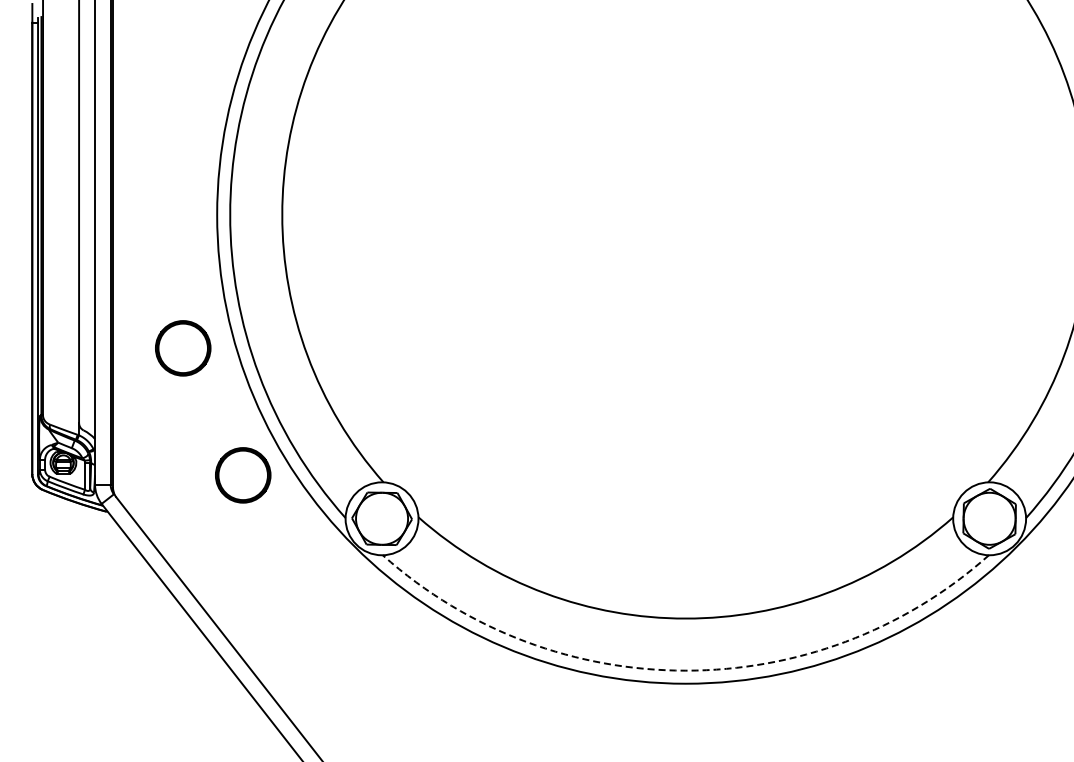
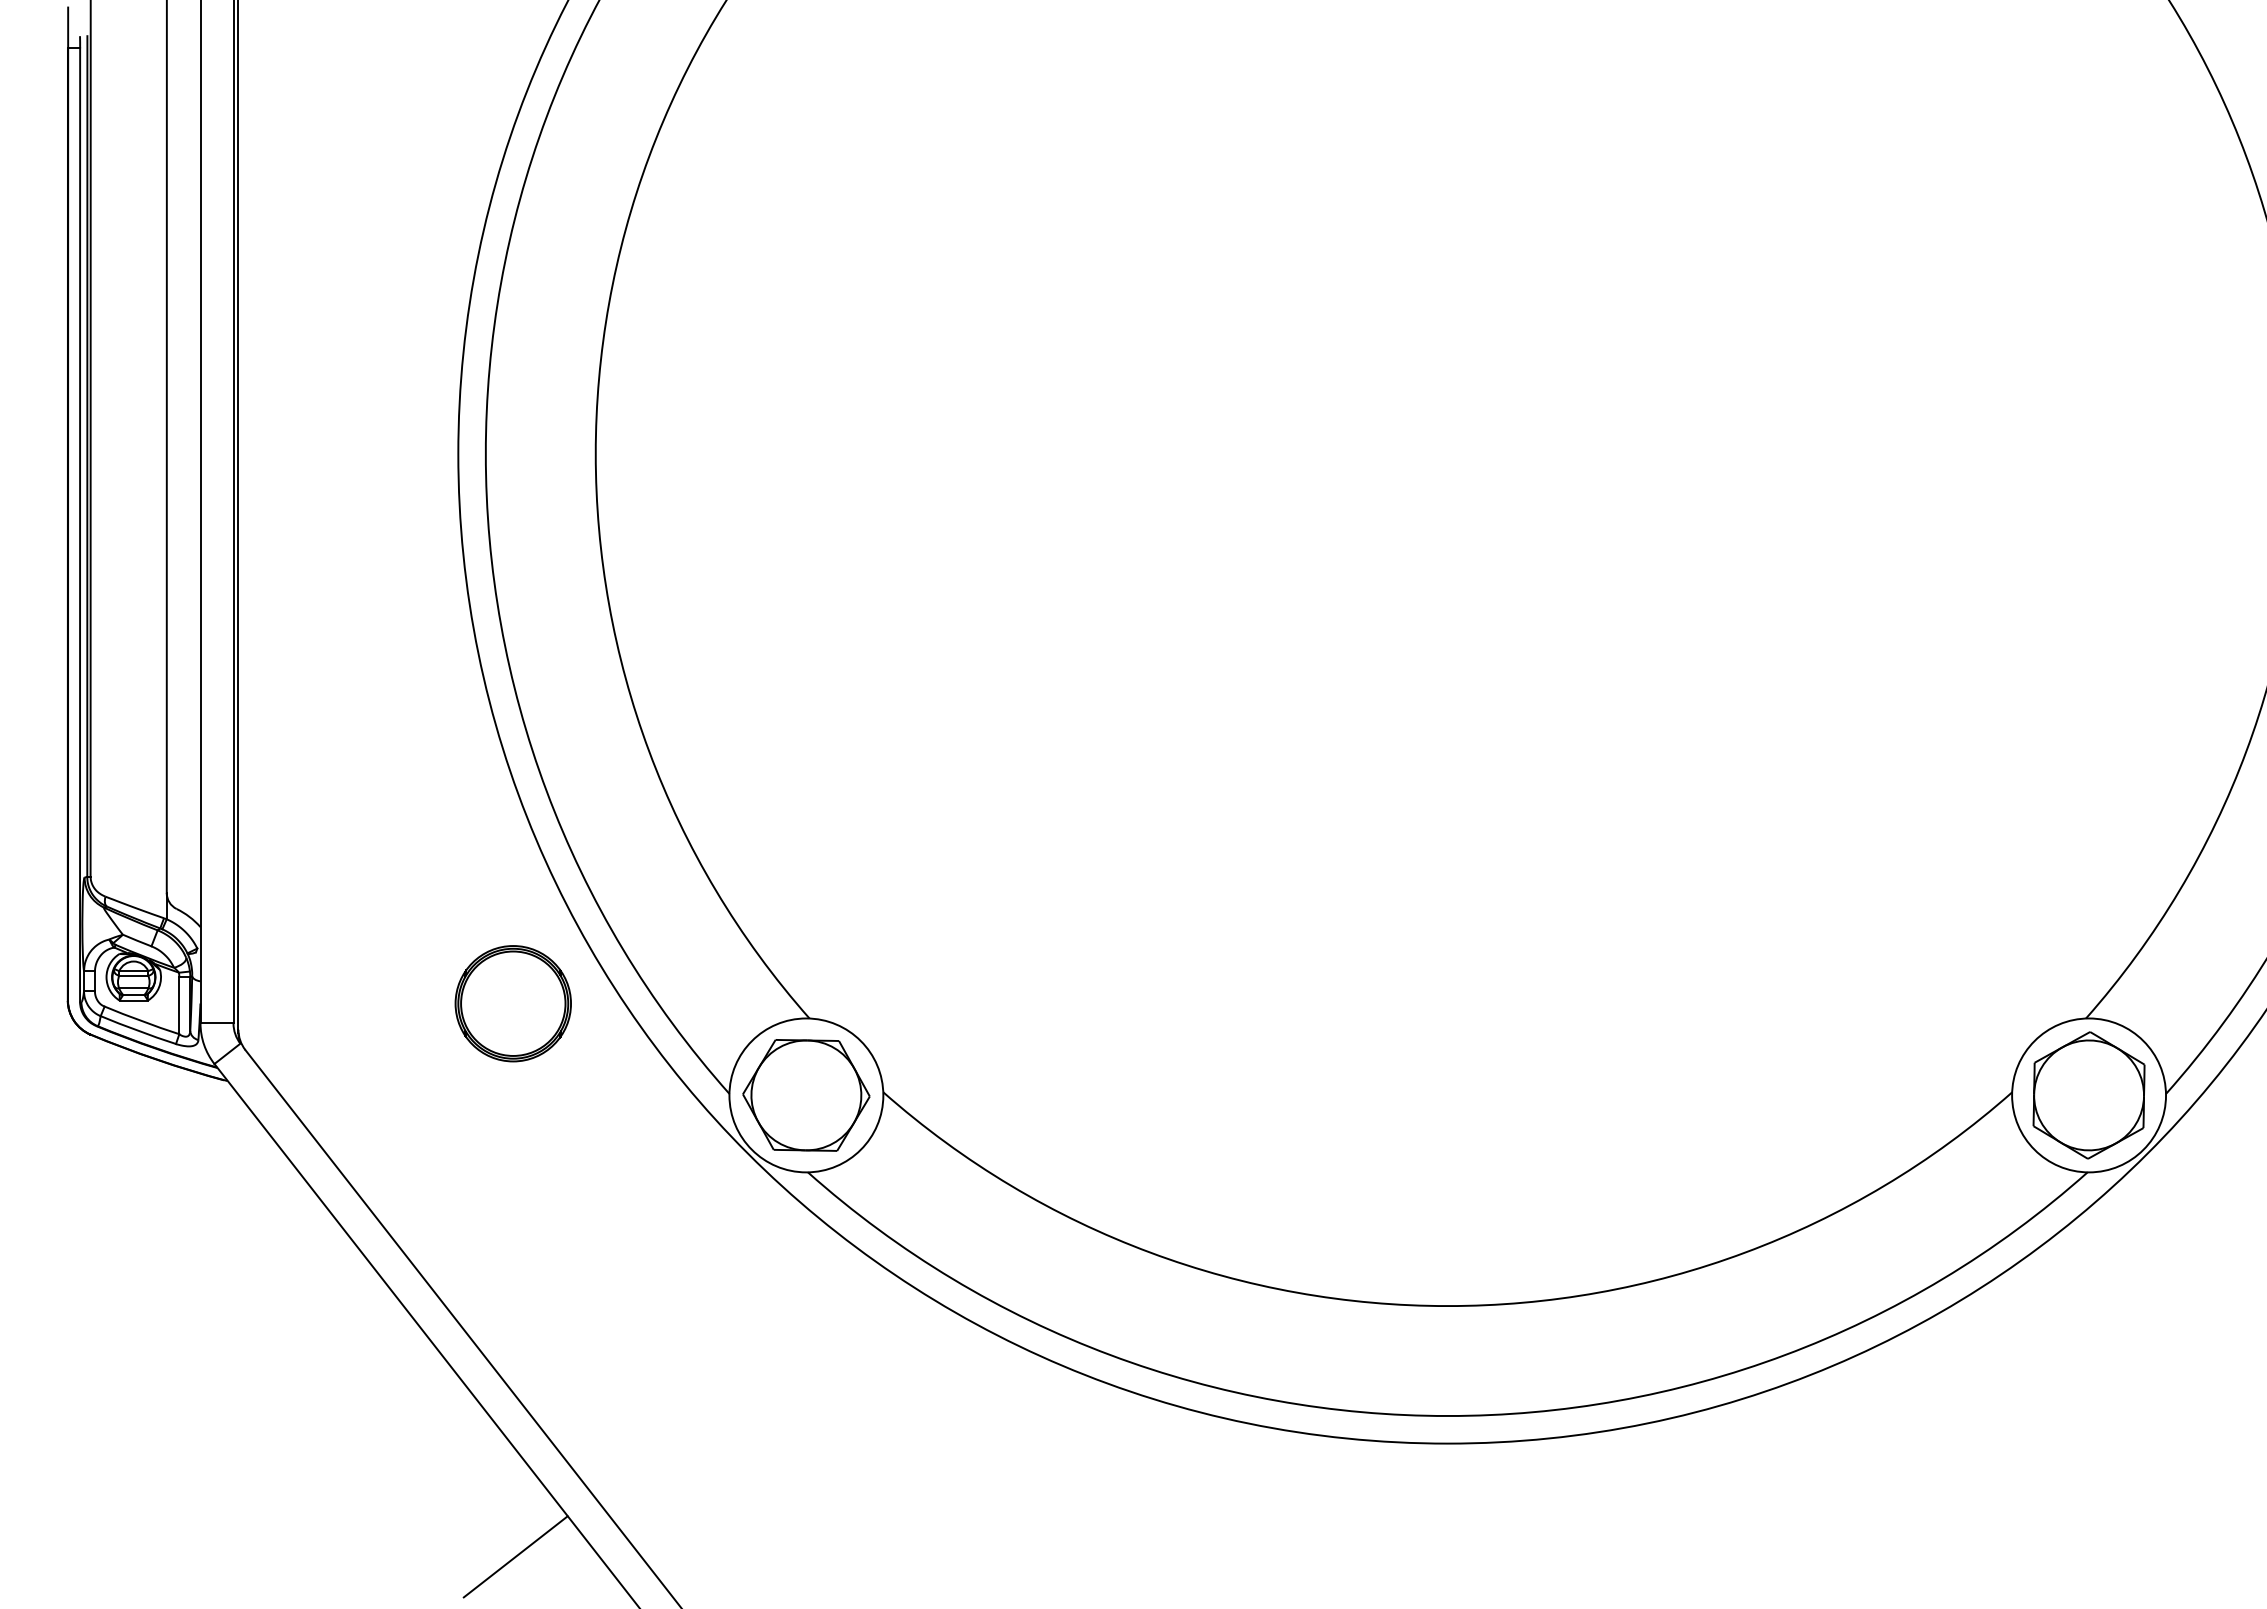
part: (183, 348) -> (387, 735), removed
arc: (685, 670) -> (1446, 1415), dashed -> solid
line: (244, 737) -> (516, 1557), added

